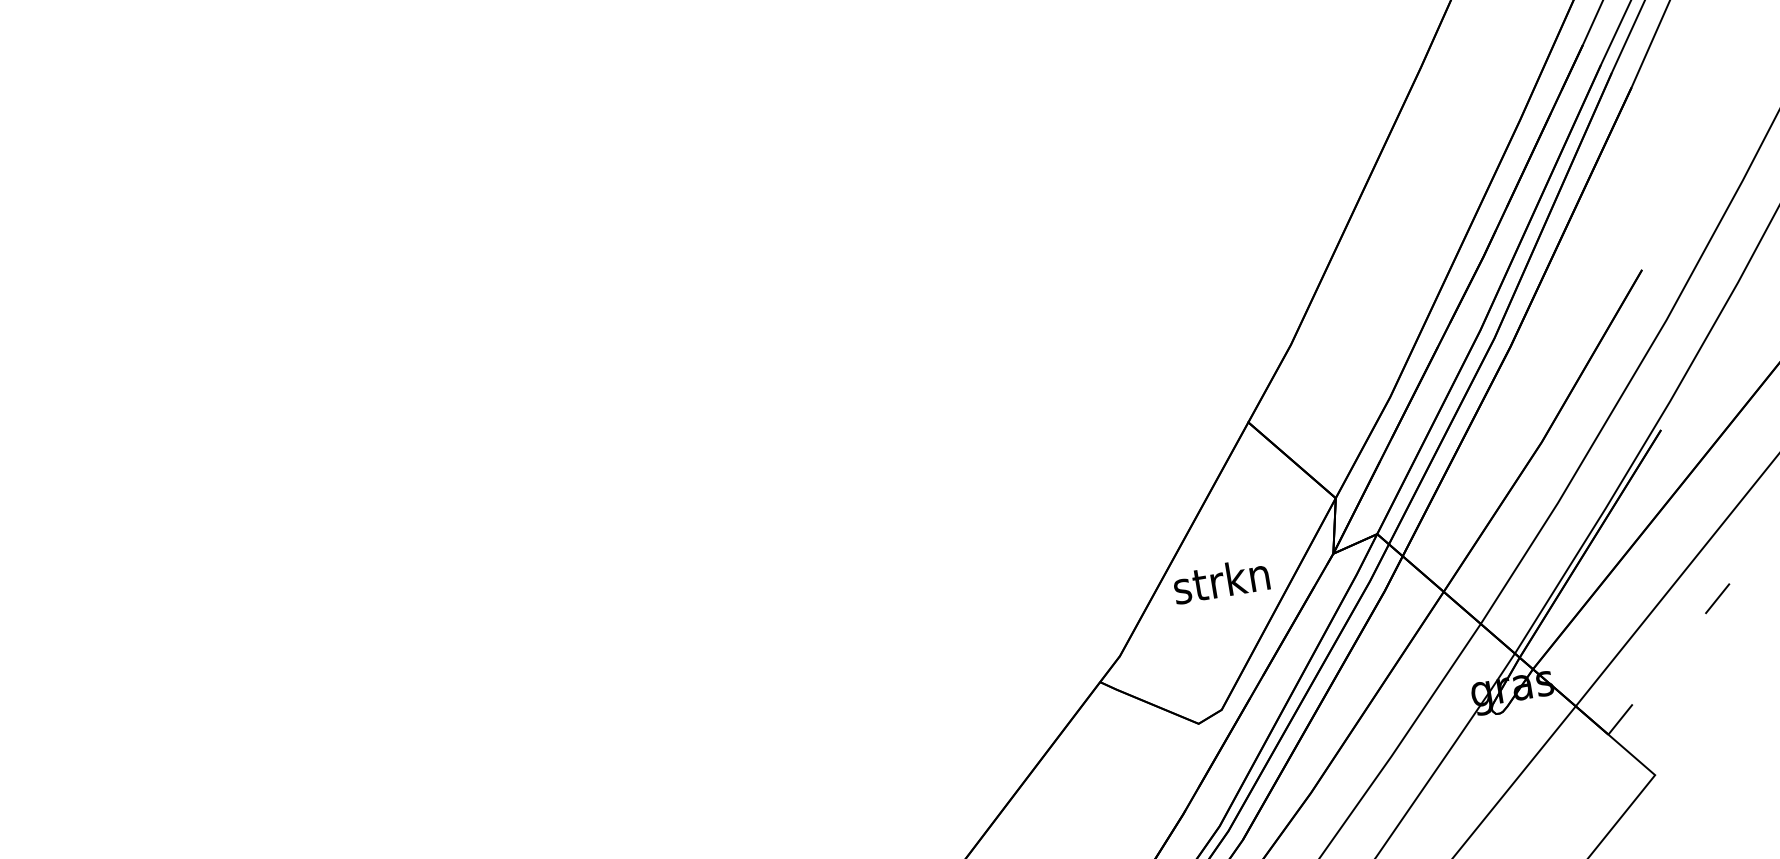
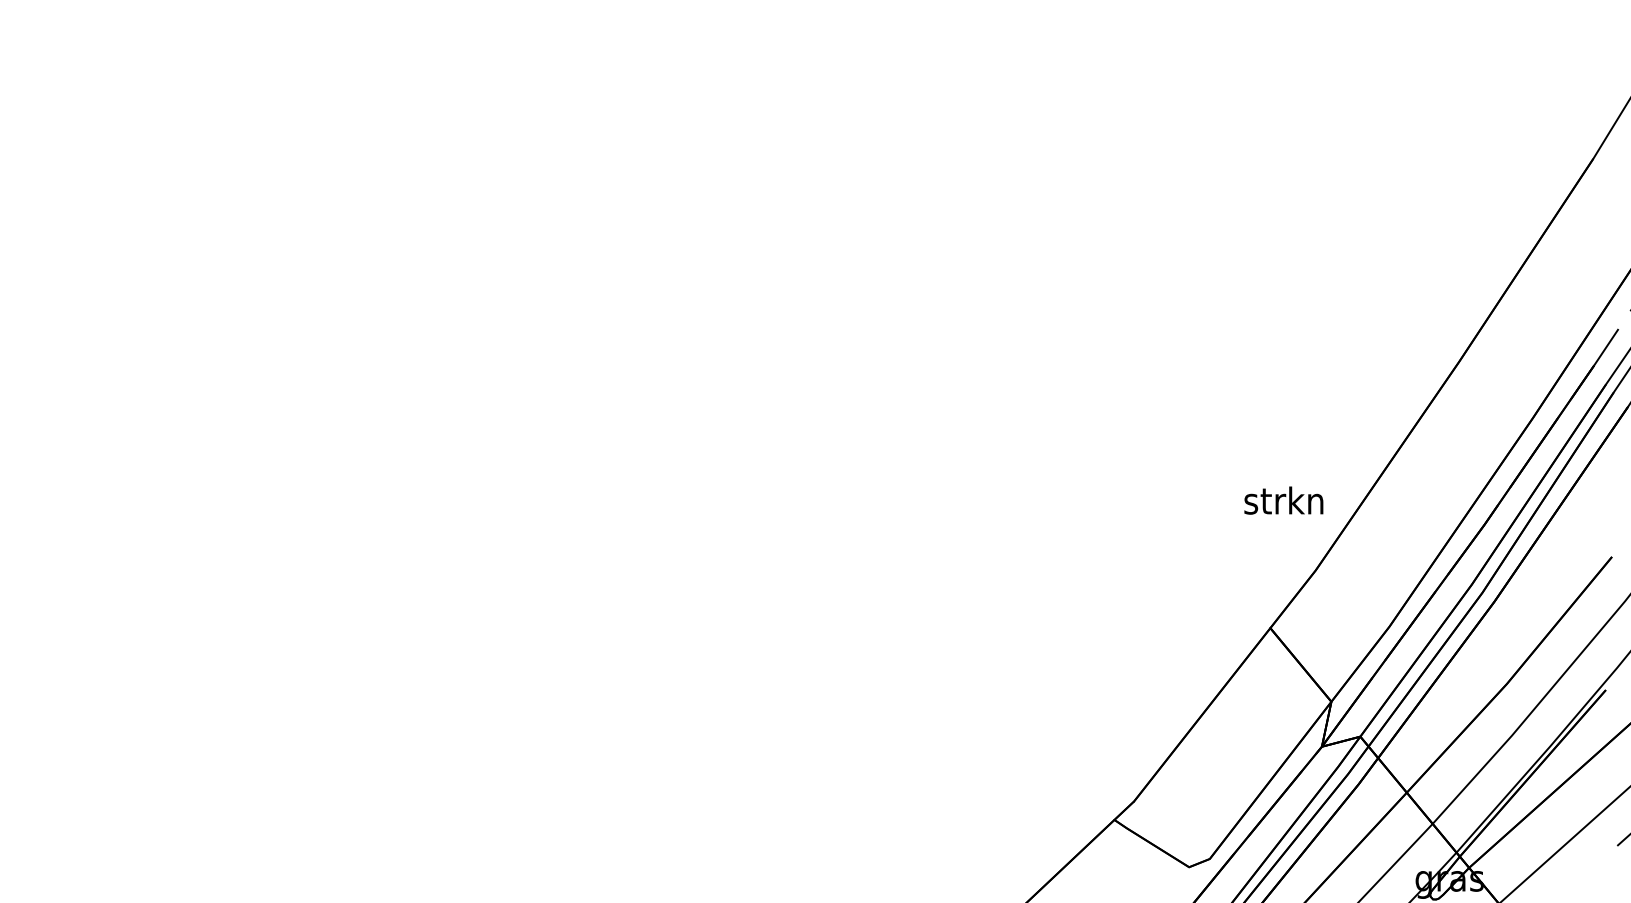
text: (1220, 580) -> (1283, 500), moved

